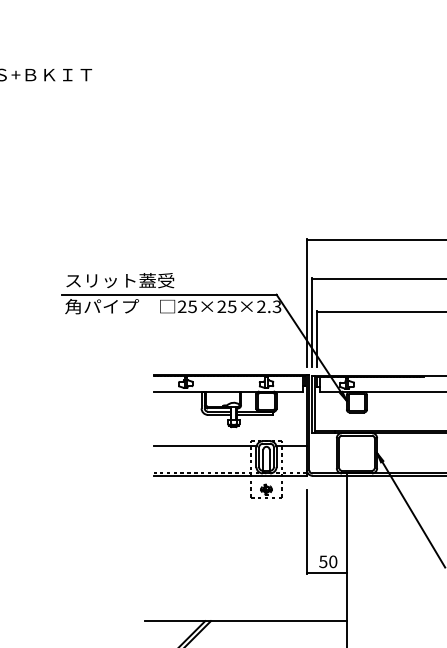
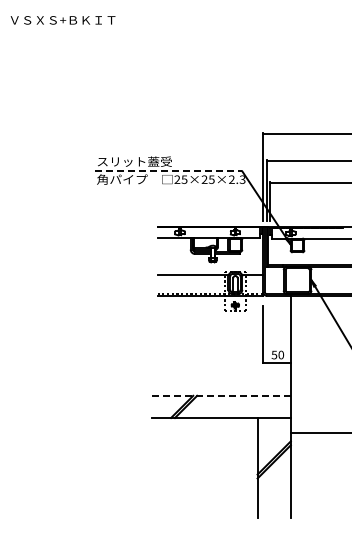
line: (169, 294) -> (168, 171), solid -> dashed
line: (246, 620) -> (221, 395), solid -> dashed

